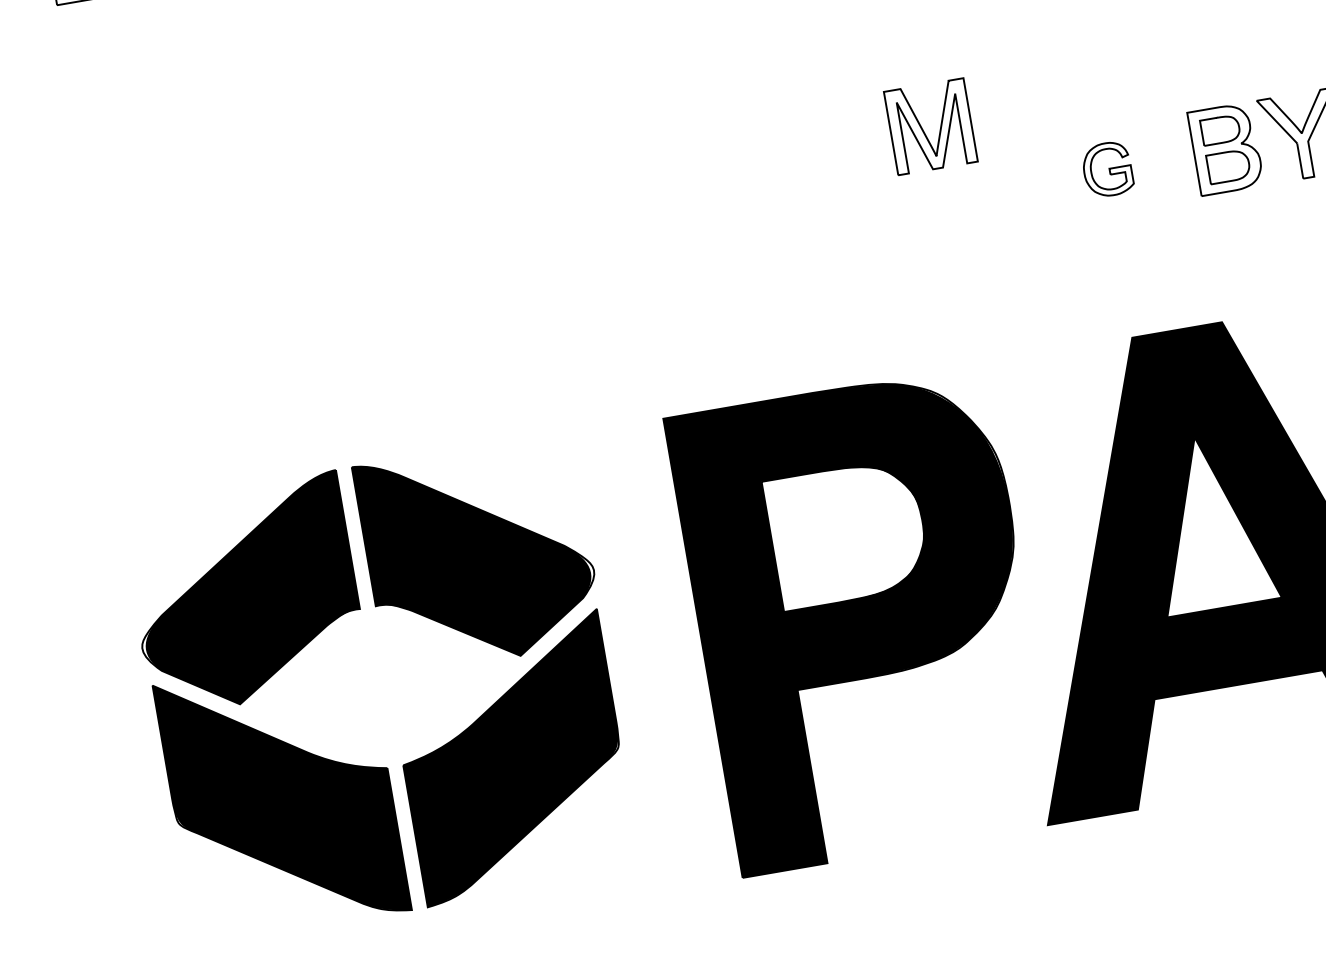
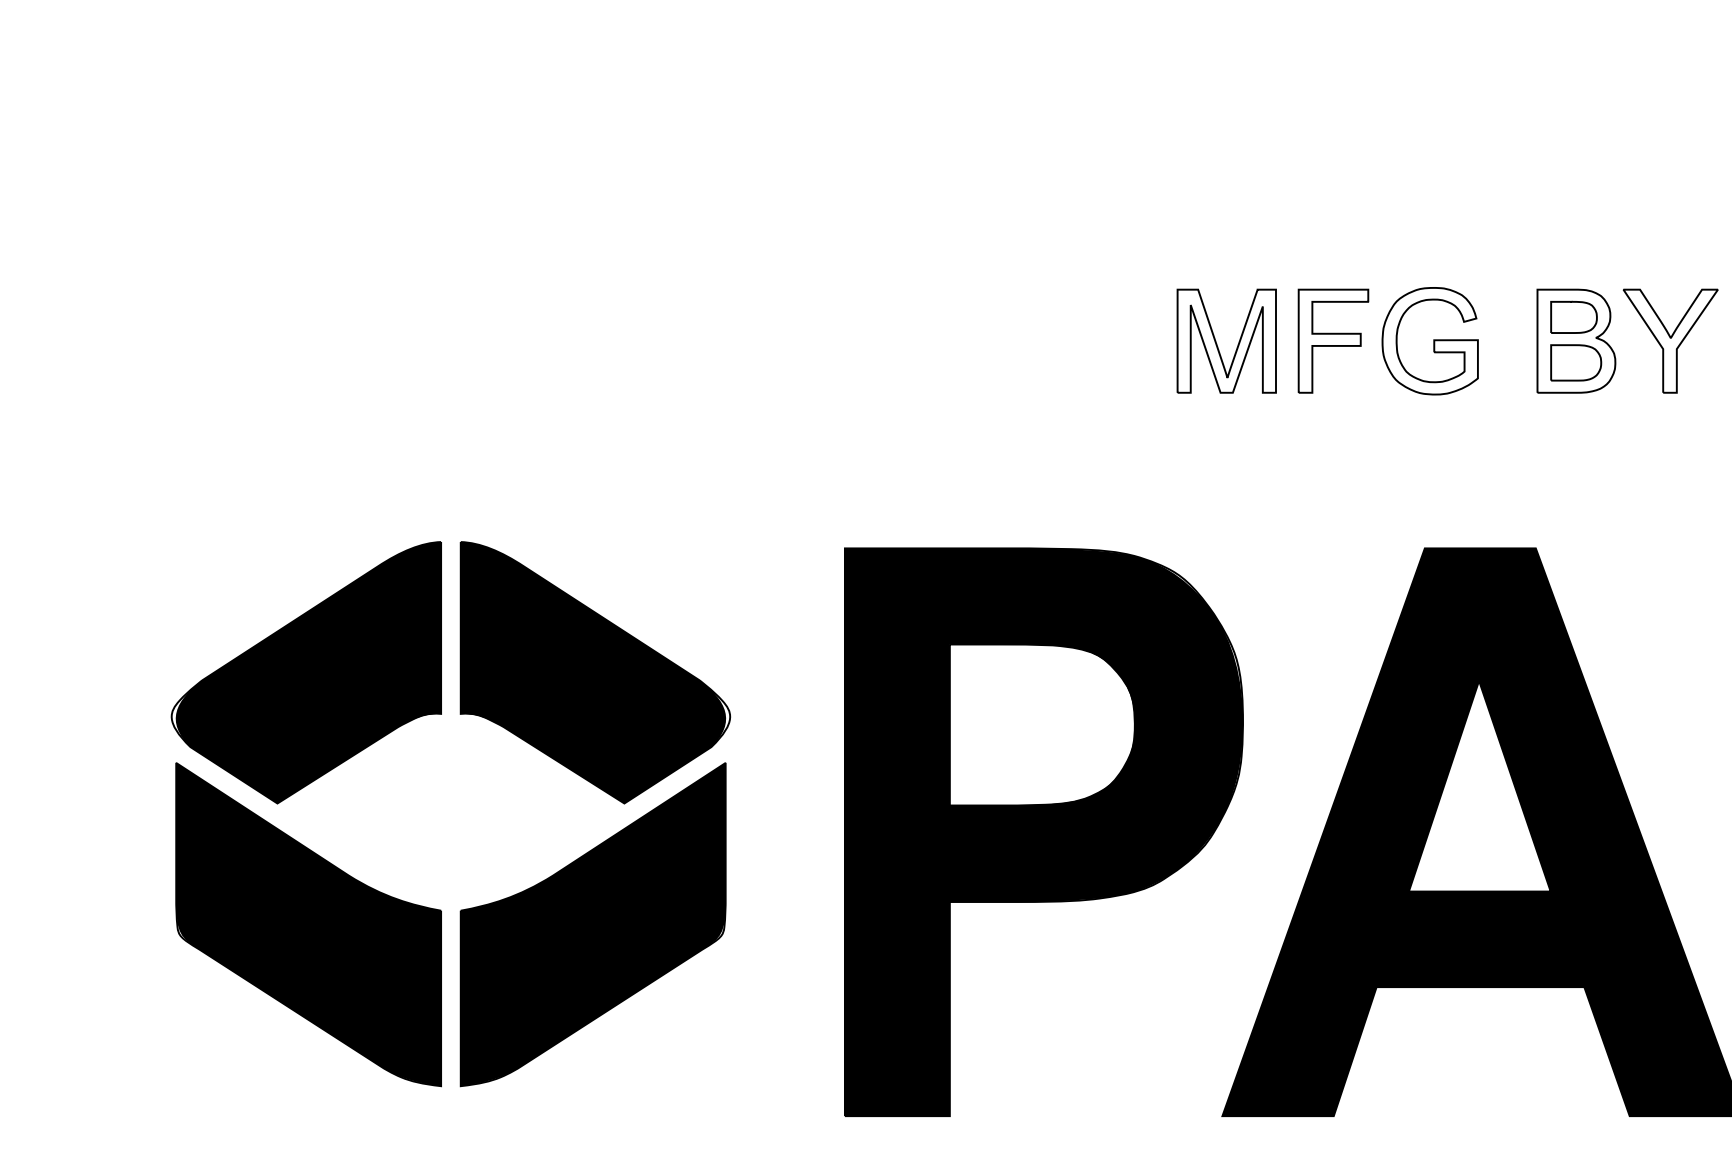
part: (923, 129) -> (1217, 343), moved
part: (1107, 169) -> (1429, 341), size x1.67
part: (1029, 182) -> (1333, 340), added

